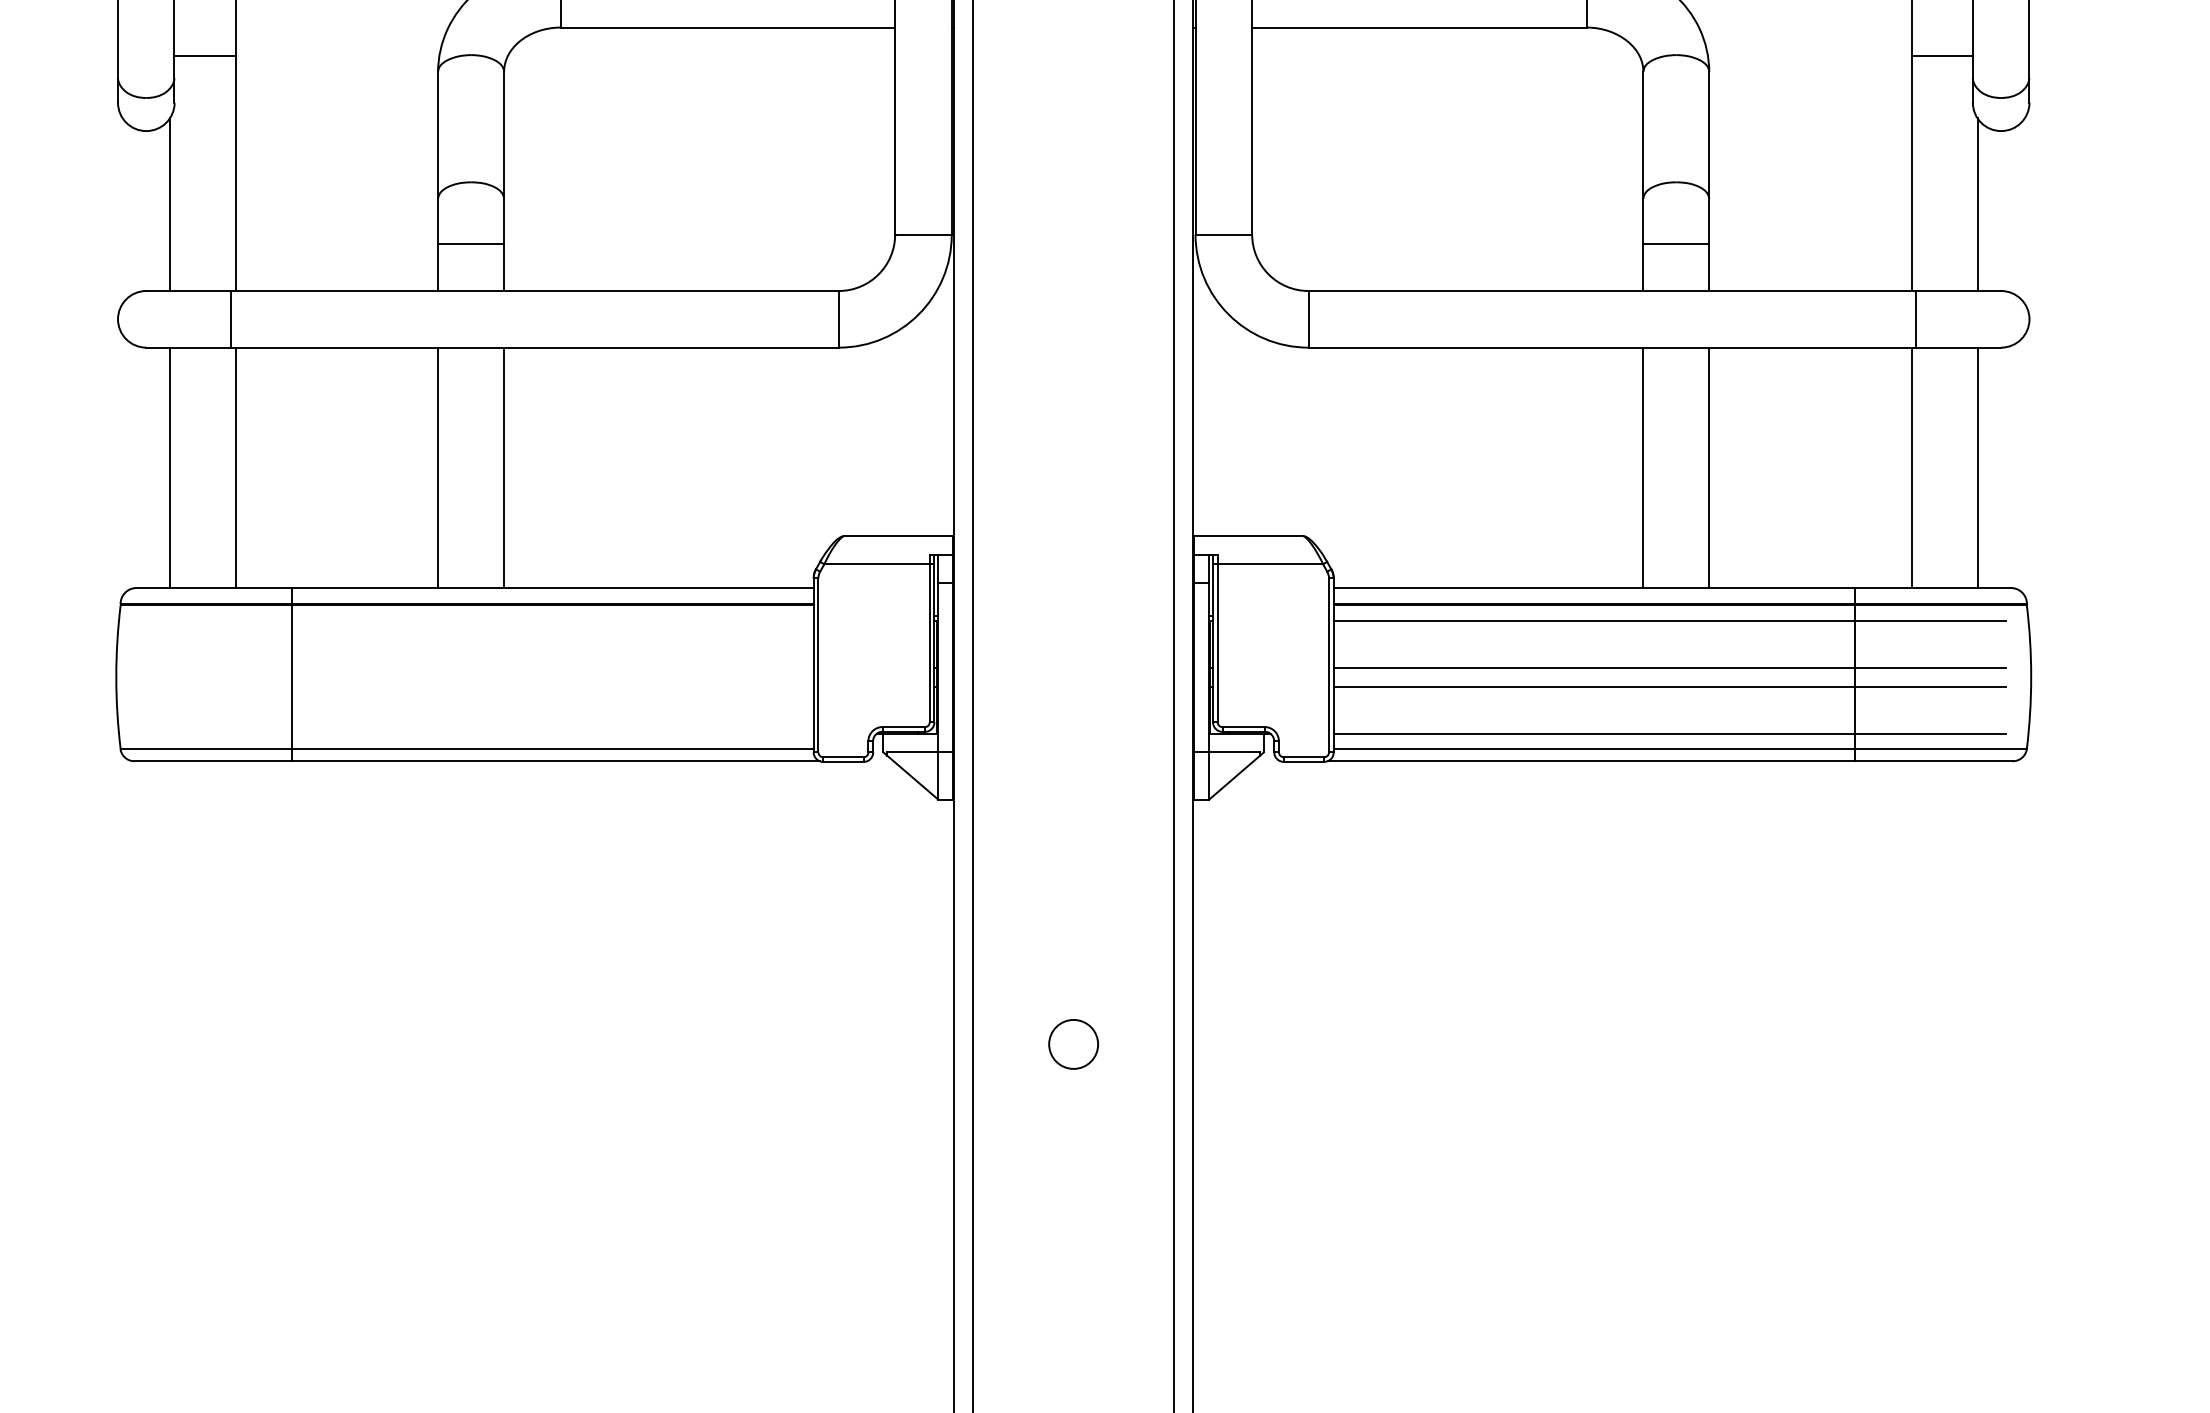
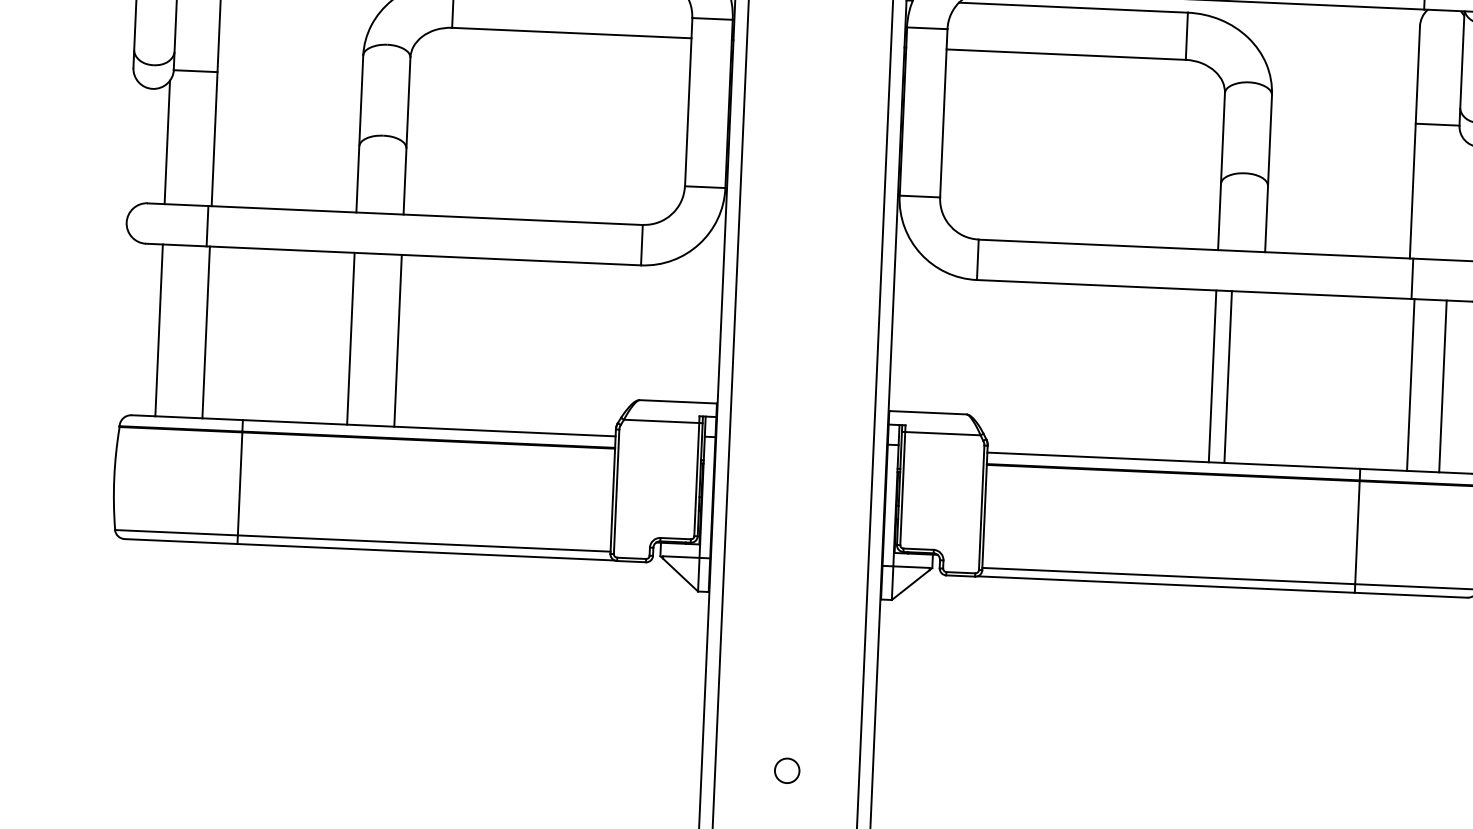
line: (204, 55) -> (195, 71), moved
line: (1941, 55) -> (1437, 124), moved
line: (1977, 204) -> (1459, 198), removed
line: (471, 244) -> (381, 180), removed
line: (1676, 244) -> (1243, 217), removed
line: (1709, 467) -> (1228, 376), moved
line: (1911, 467) -> (1442, 386), moved
line: (1977, 467) -> (1410, 384), moved
line: (1669, 620) -> (1226, 486), removed
line: (1669, 667) -> (1224, 519), removed
line: (1669, 686) -> (1224, 533), removed
line: (1669, 733) -> (1222, 567), removed
circle: (1073, 1044) -> (787, 770), size x0.7

